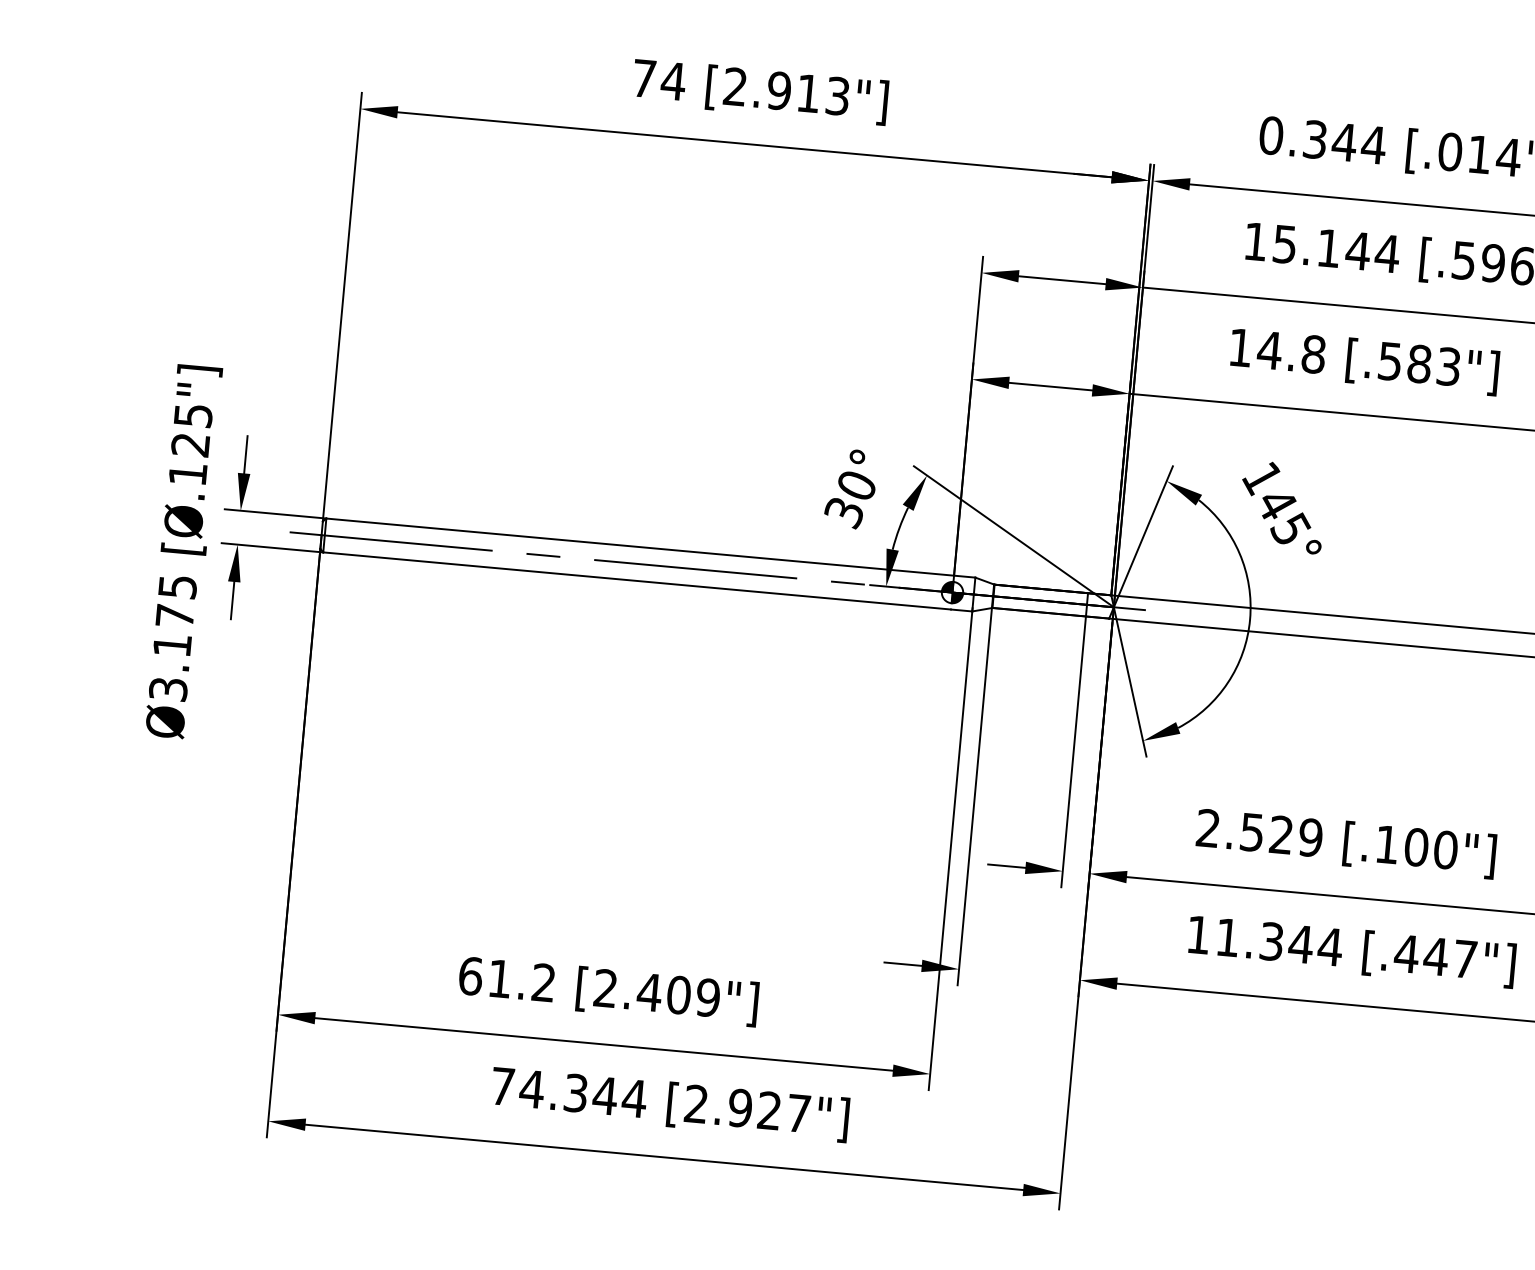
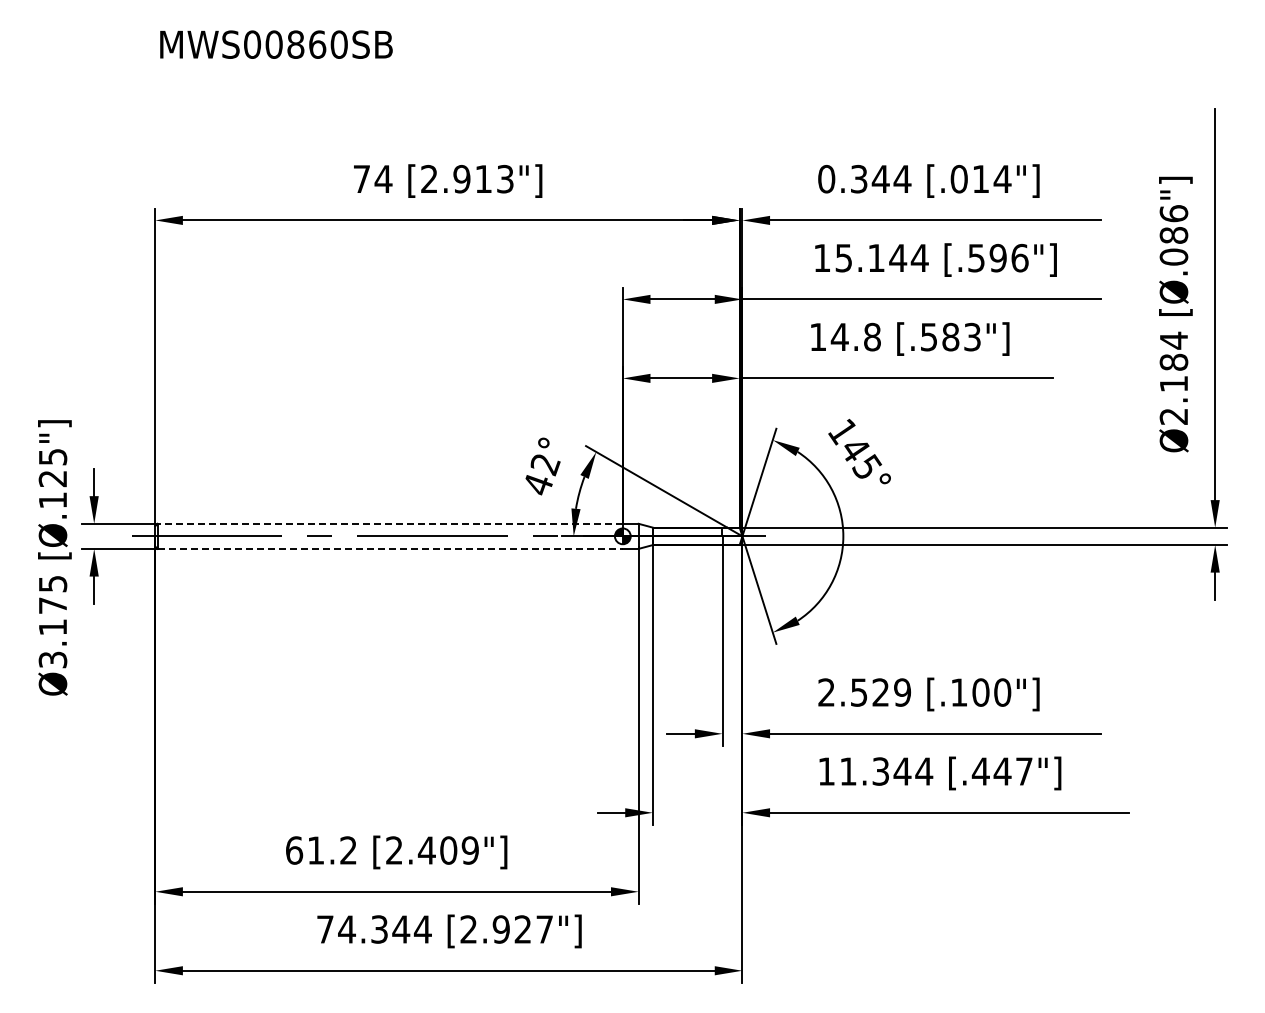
text: (850, 500) -> (541, 475), 30° -> 42°
line: (640, 546) -> (390, 523), solid -> dashed
line: (637, 580) -> (390, 548), solid -> dashed

